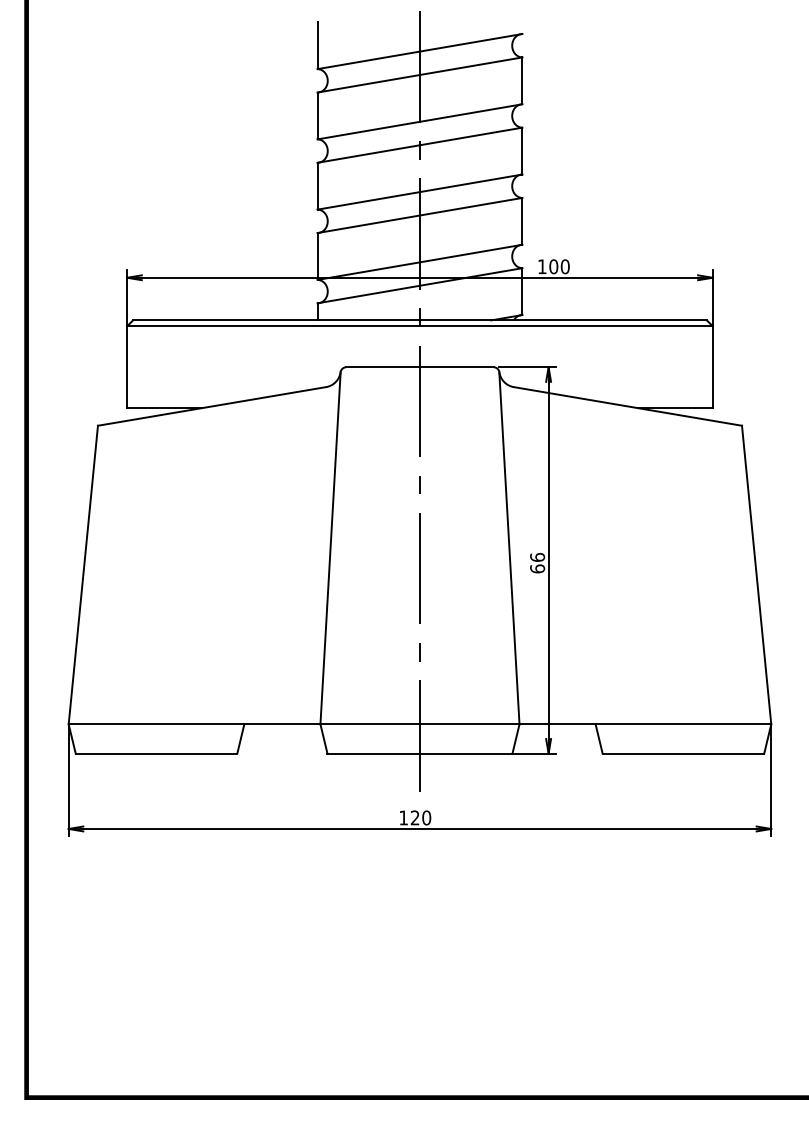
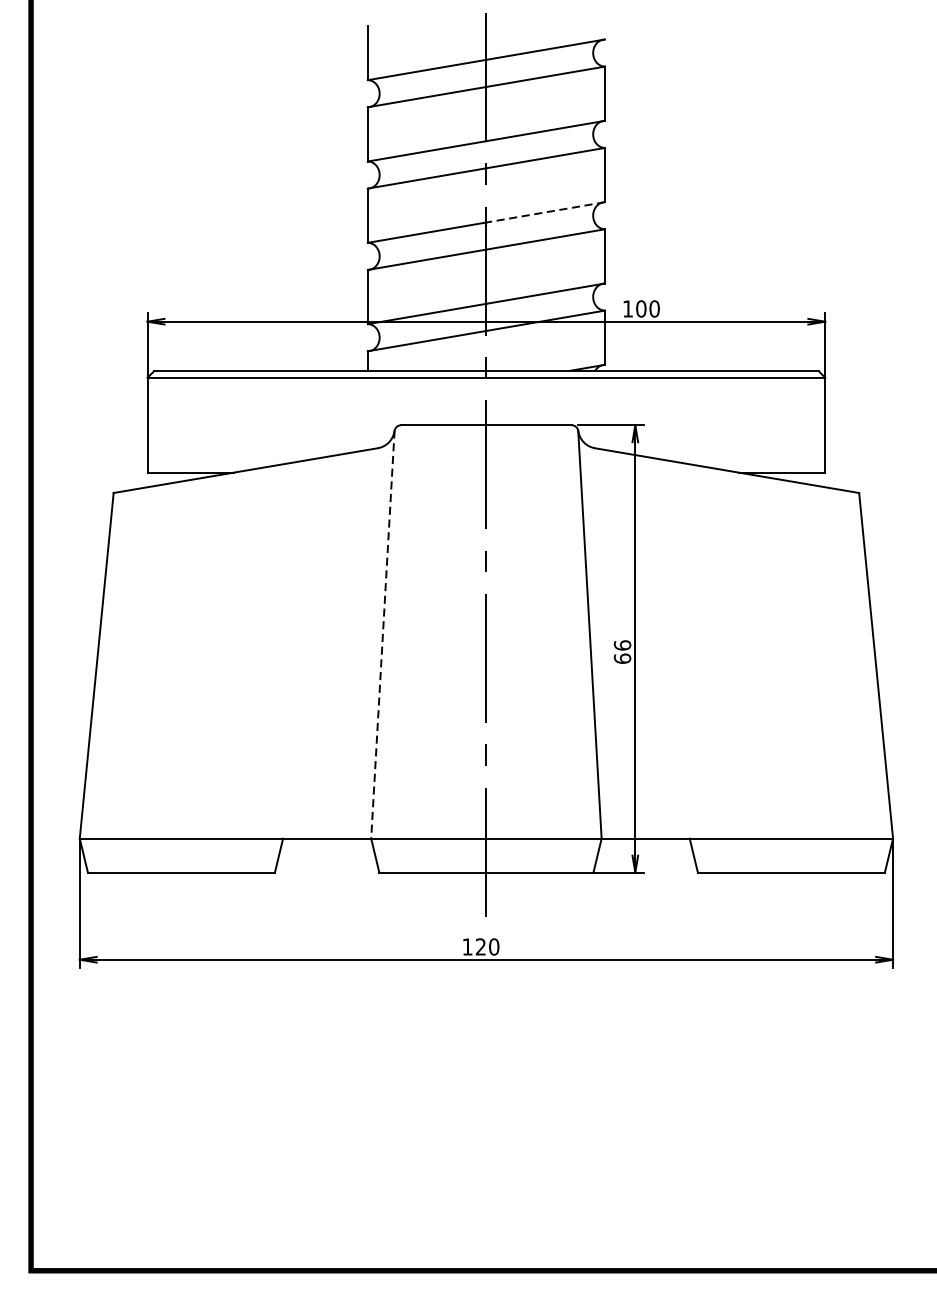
line: (471, 183) -> (546, 212), solid -> dashed
line: (330, 548) -> (382, 635), solid -> dashed

